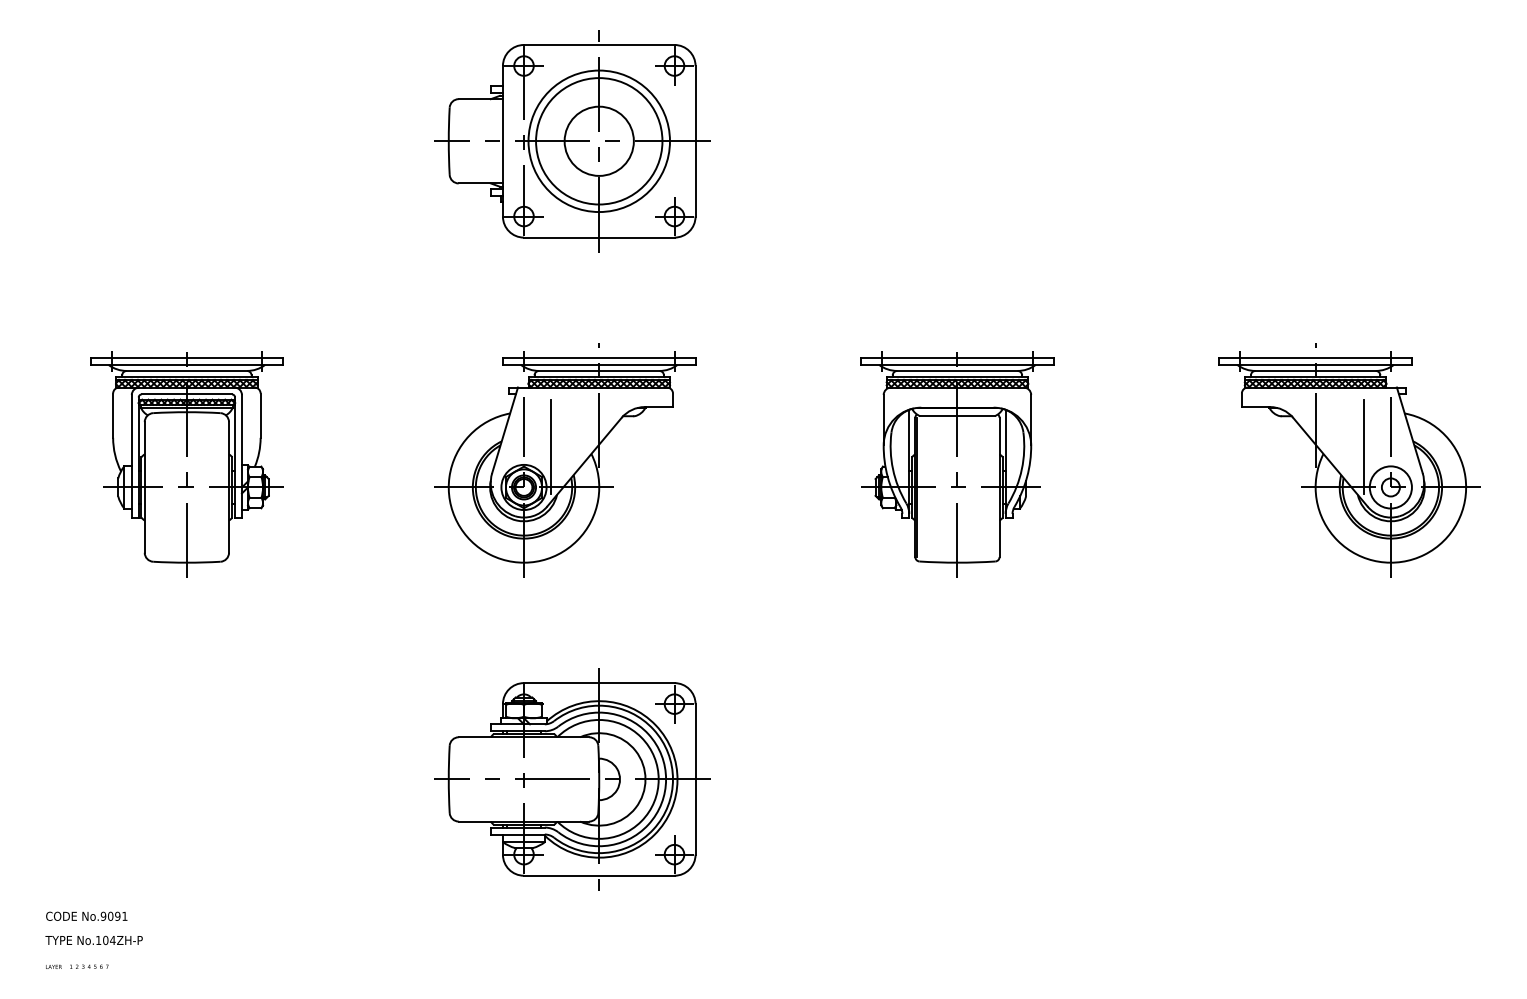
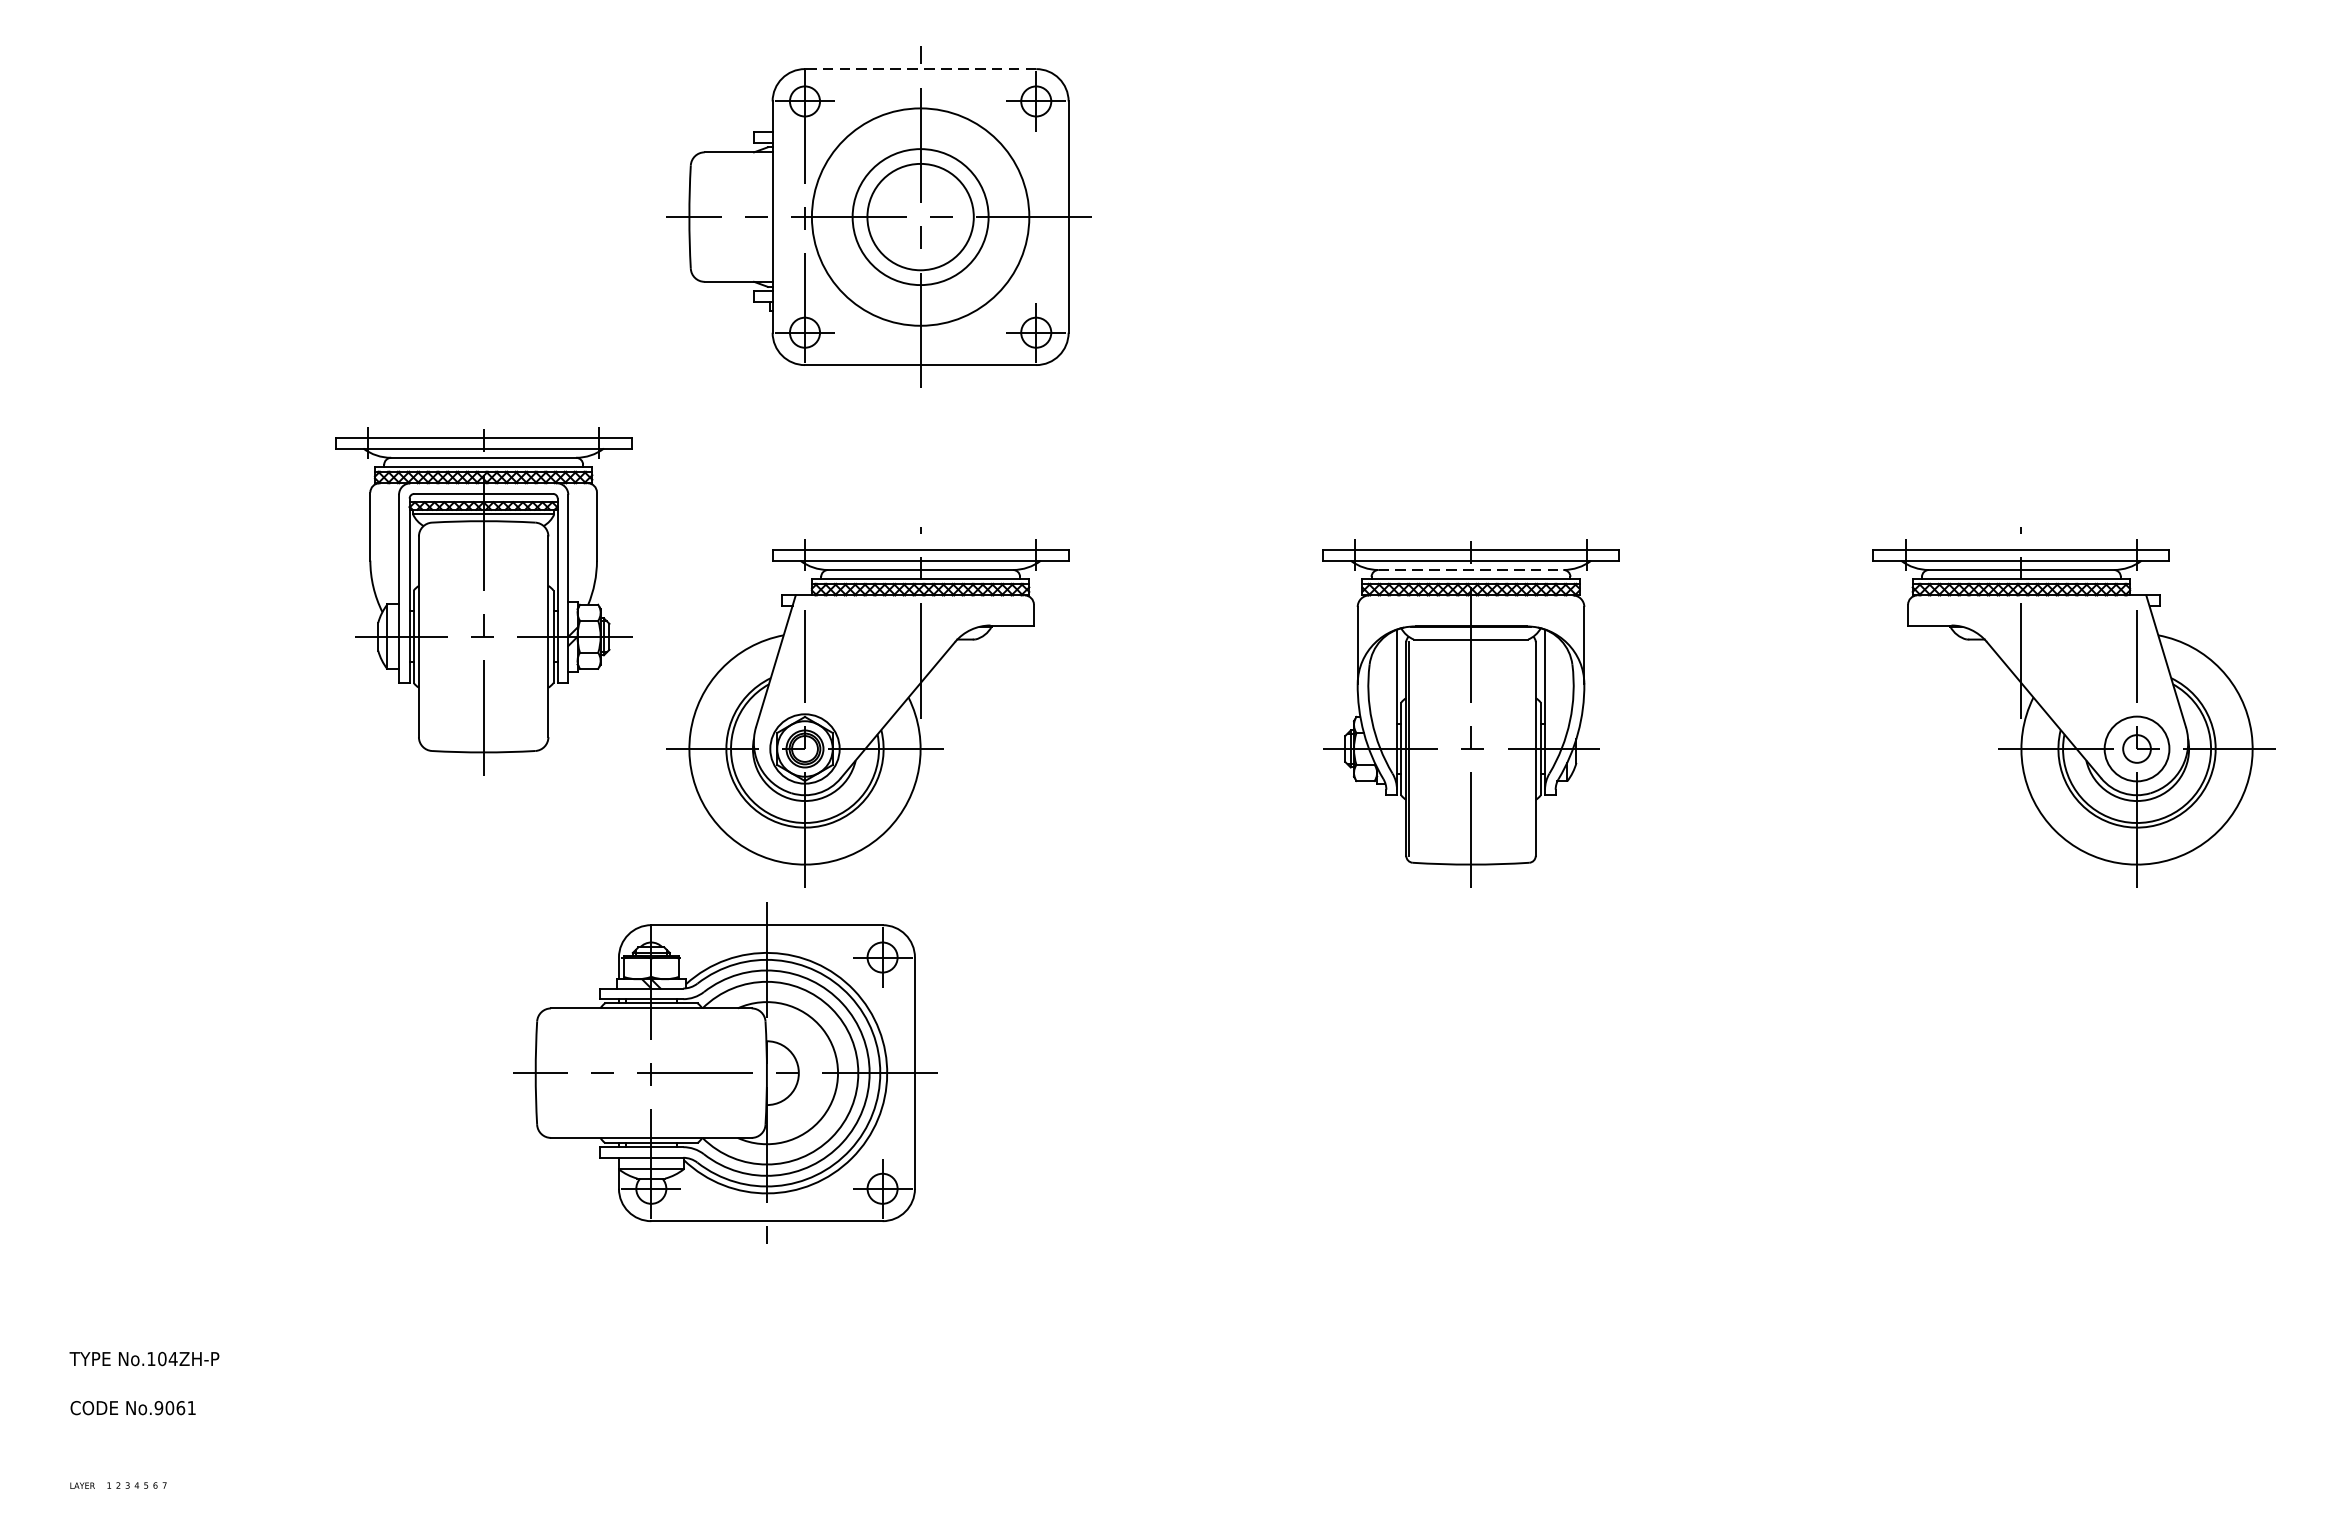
line: (598, 44) -> (919, 68), solid -> dashed
circle: (599, 141) -> (920, 217), size x0.7
line: (957, 370) -> (1471, 569), solid -> dashed
line: (551, 446) -> (847, 686), removed
line: (1363, 446) -> (2094, 686), removed
part: (186, 464) -> (483, 601), moved
part: (572, 779) -> (725, 1073), moved
text: (117, 915) -> (180, 1406), No.9091 -> No.9061
text: (93, 939) -> (143, 1357), moved

